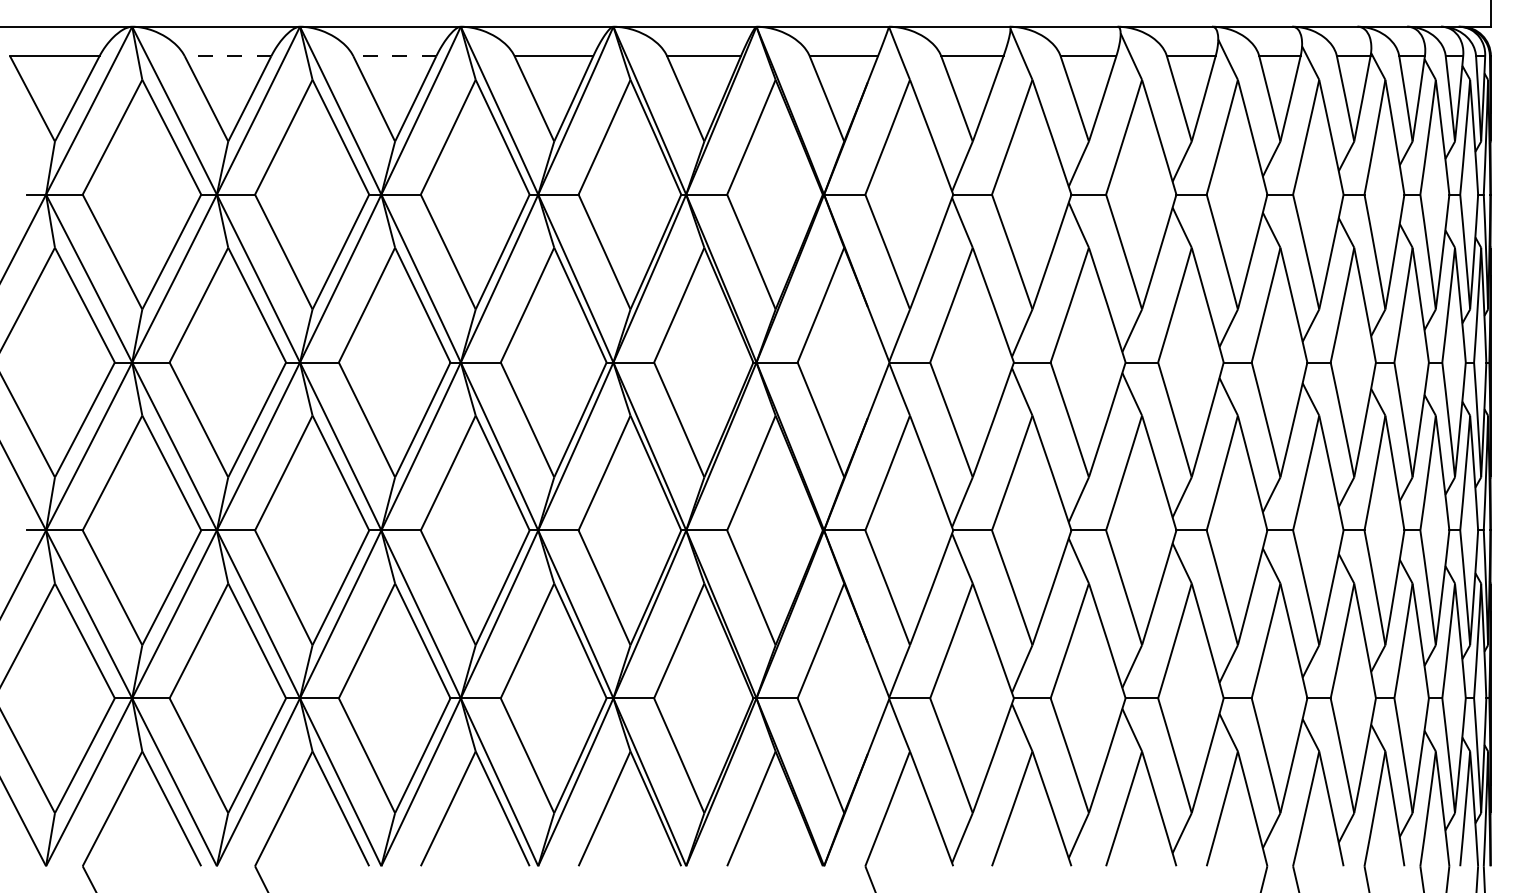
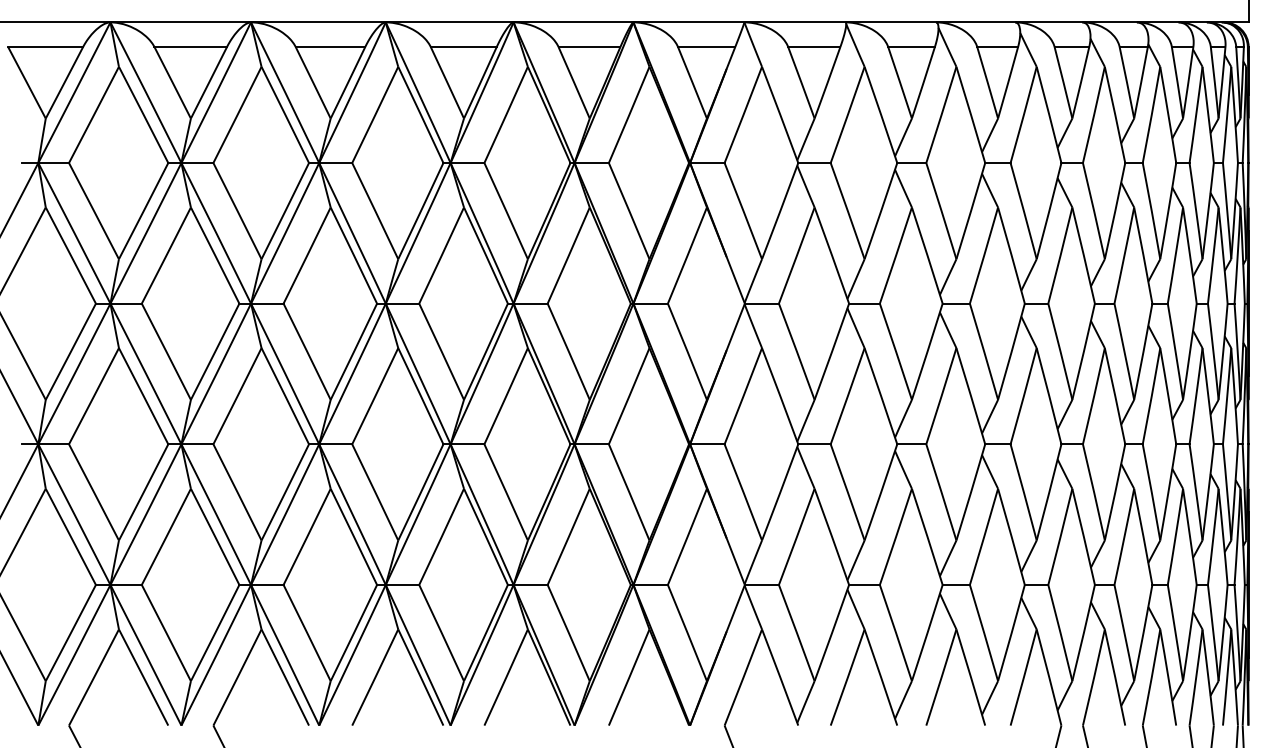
line: (227, 56) -> (190, 47), dashed -> solid
line: (394, 56) -> (330, 47), dashed -> solid

